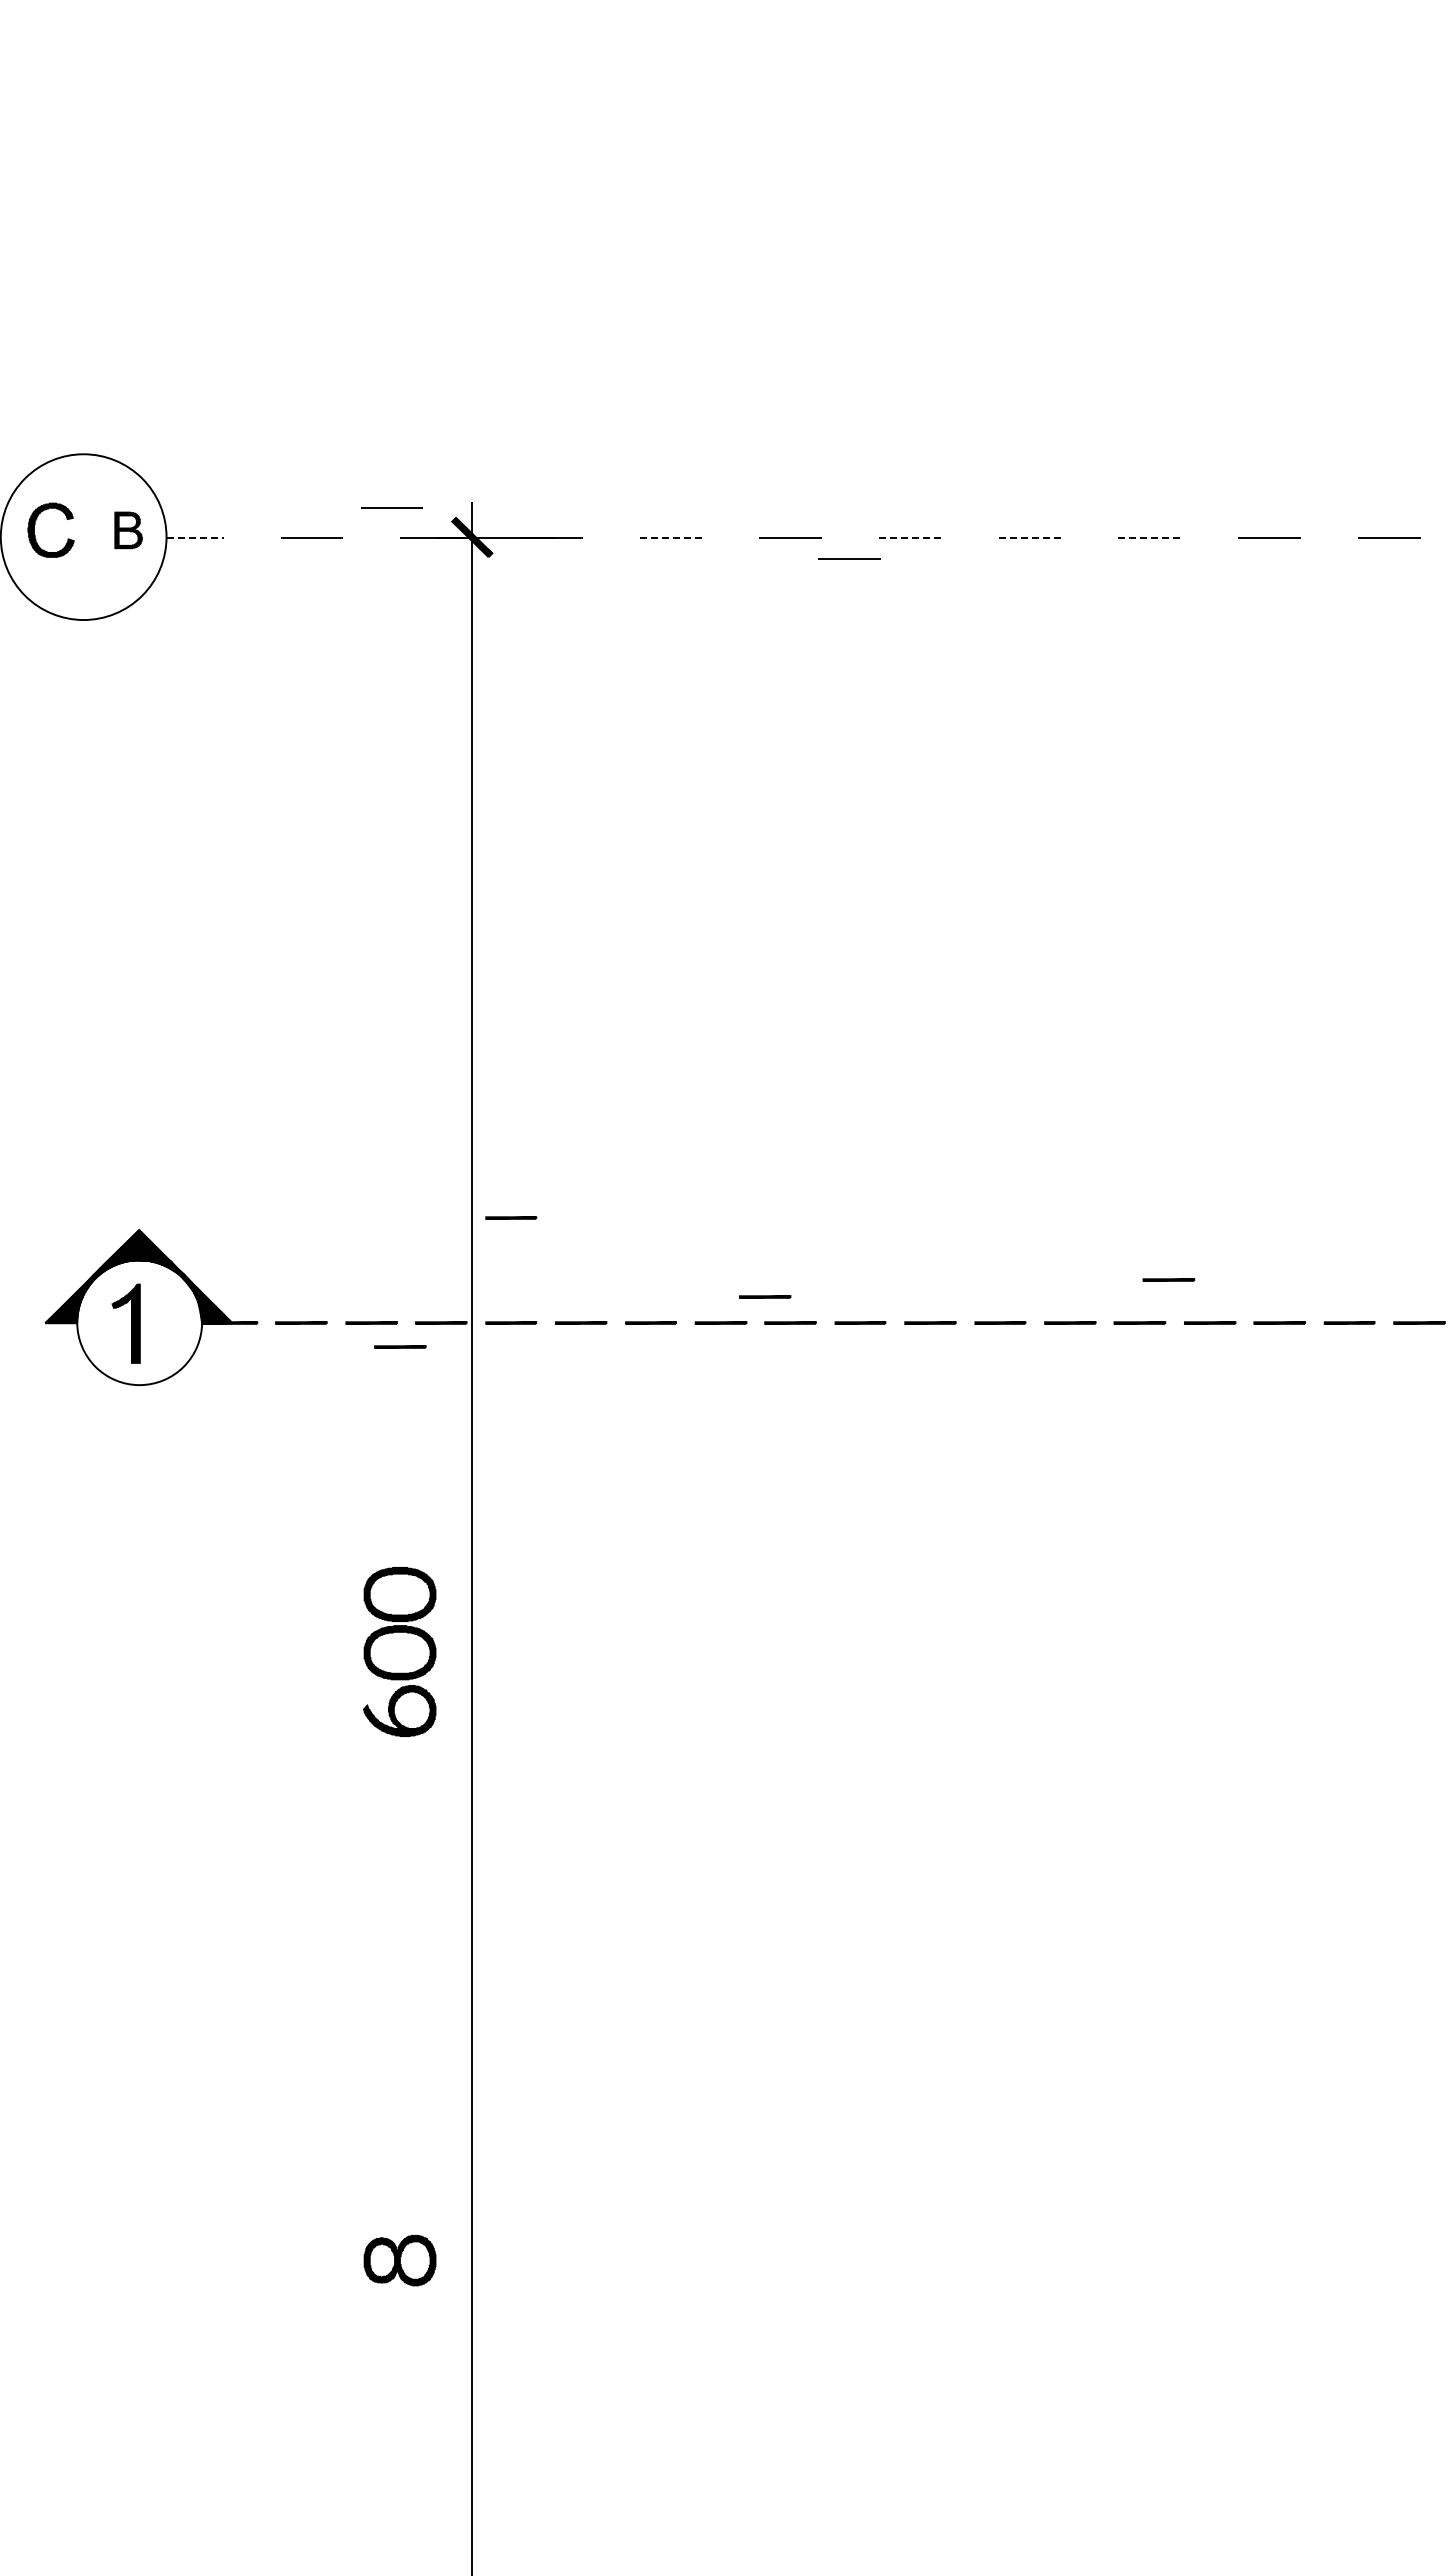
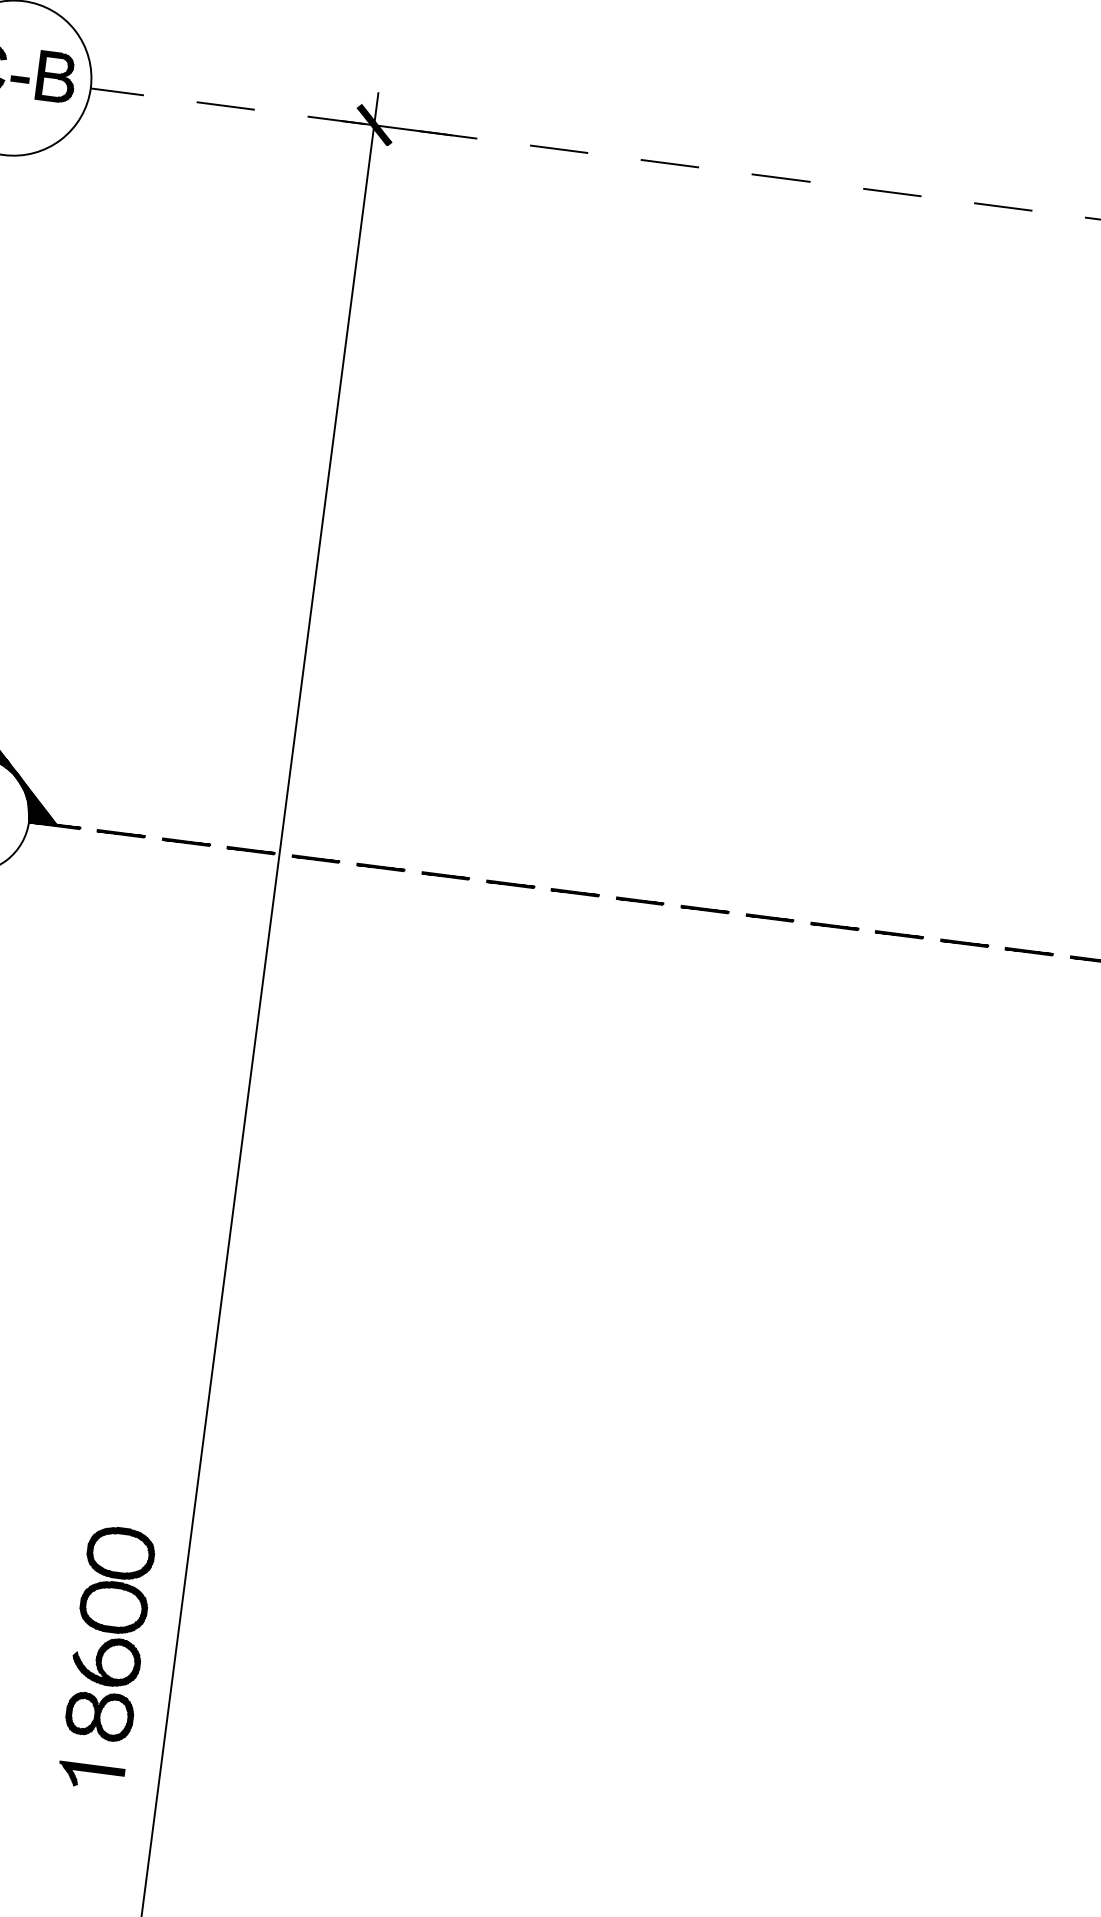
line: (391, 507) -> (303, 87), removed
part: (128, 530) -> (56, 77), size x1.43
fill: (90, 537) -> (20, 79), added
line: (195, 537) -> (117, 91), dashed -> solid
line: (671, 537) -> (559, 149), dashed -> solid
line: (910, 537) -> (781, 178), dashed -> solid
line: (1030, 537) -> (892, 192), dashed -> solid
line: (1150, 537) -> (1003, 207), dashed -> solid
line: (849, 558) -> (722, 190), removed
line: (511, 1217) -> (328, 761), removed
line: (1168, 1279) -> (931, 897), removed
line: (765, 1296) -> (555, 865), removed
line: (400, 1346) -> (210, 867), removed
part: (399, 1651) -> (113, 1606), moved
fill: (398, 2326) -> (90, 1776), added

